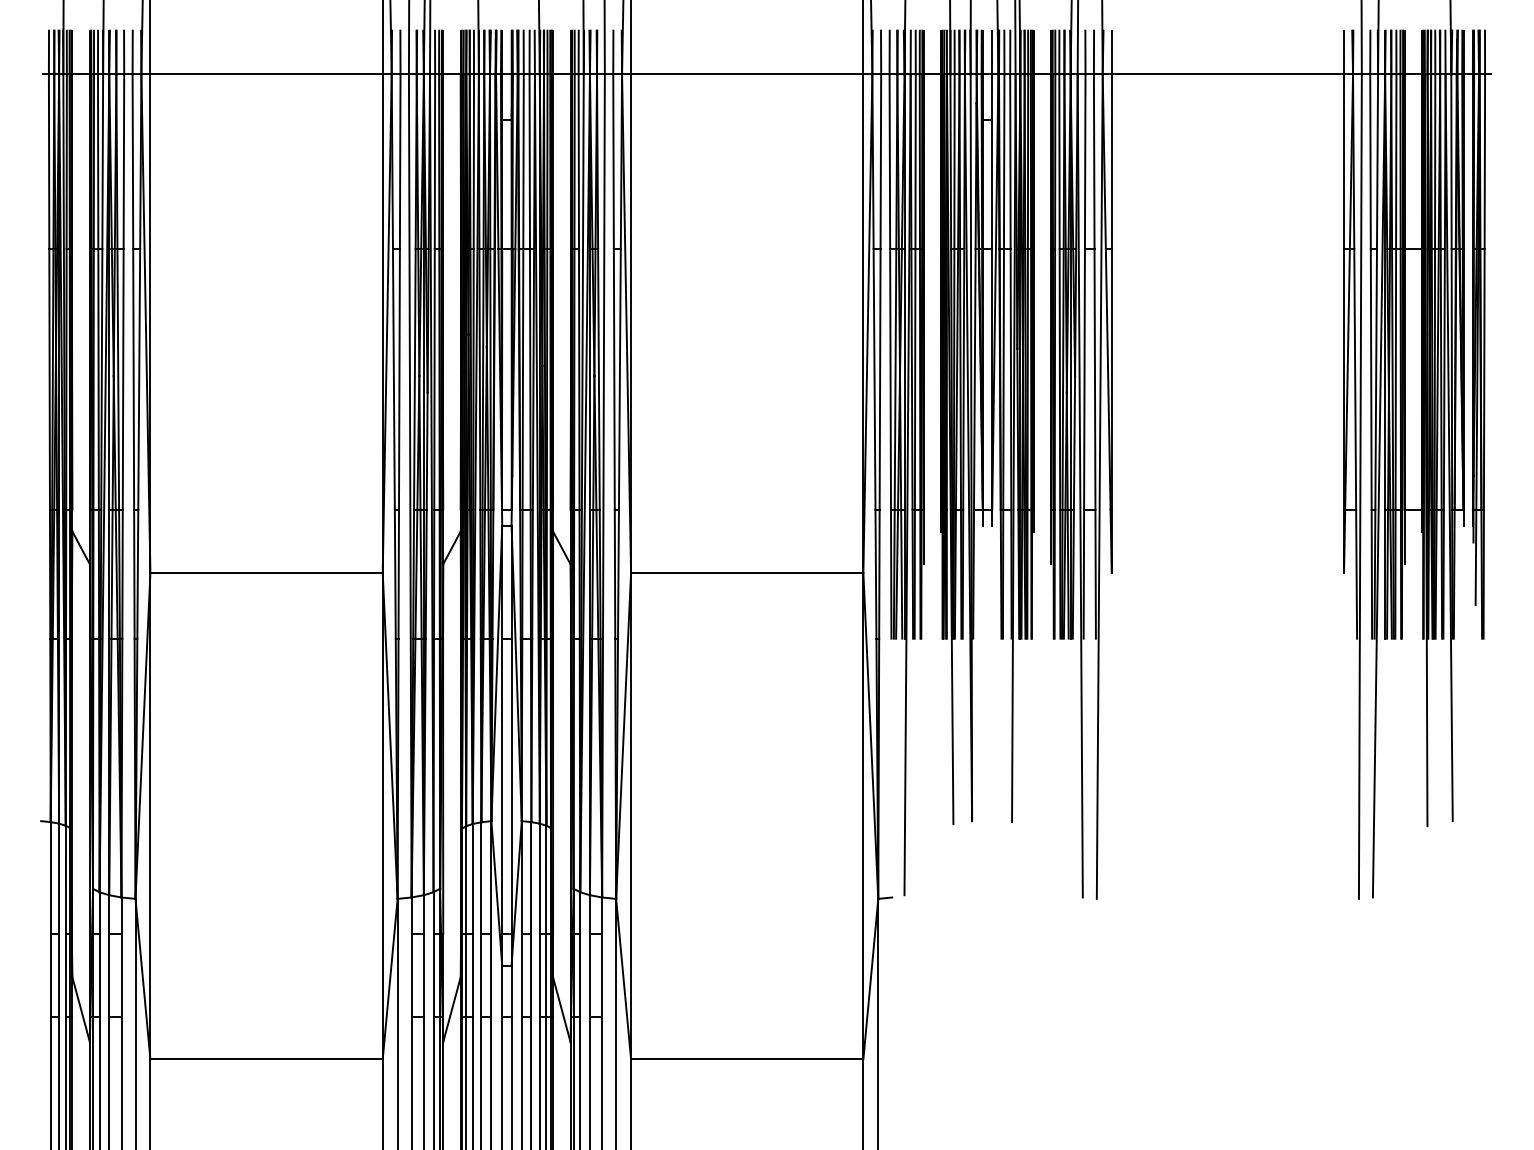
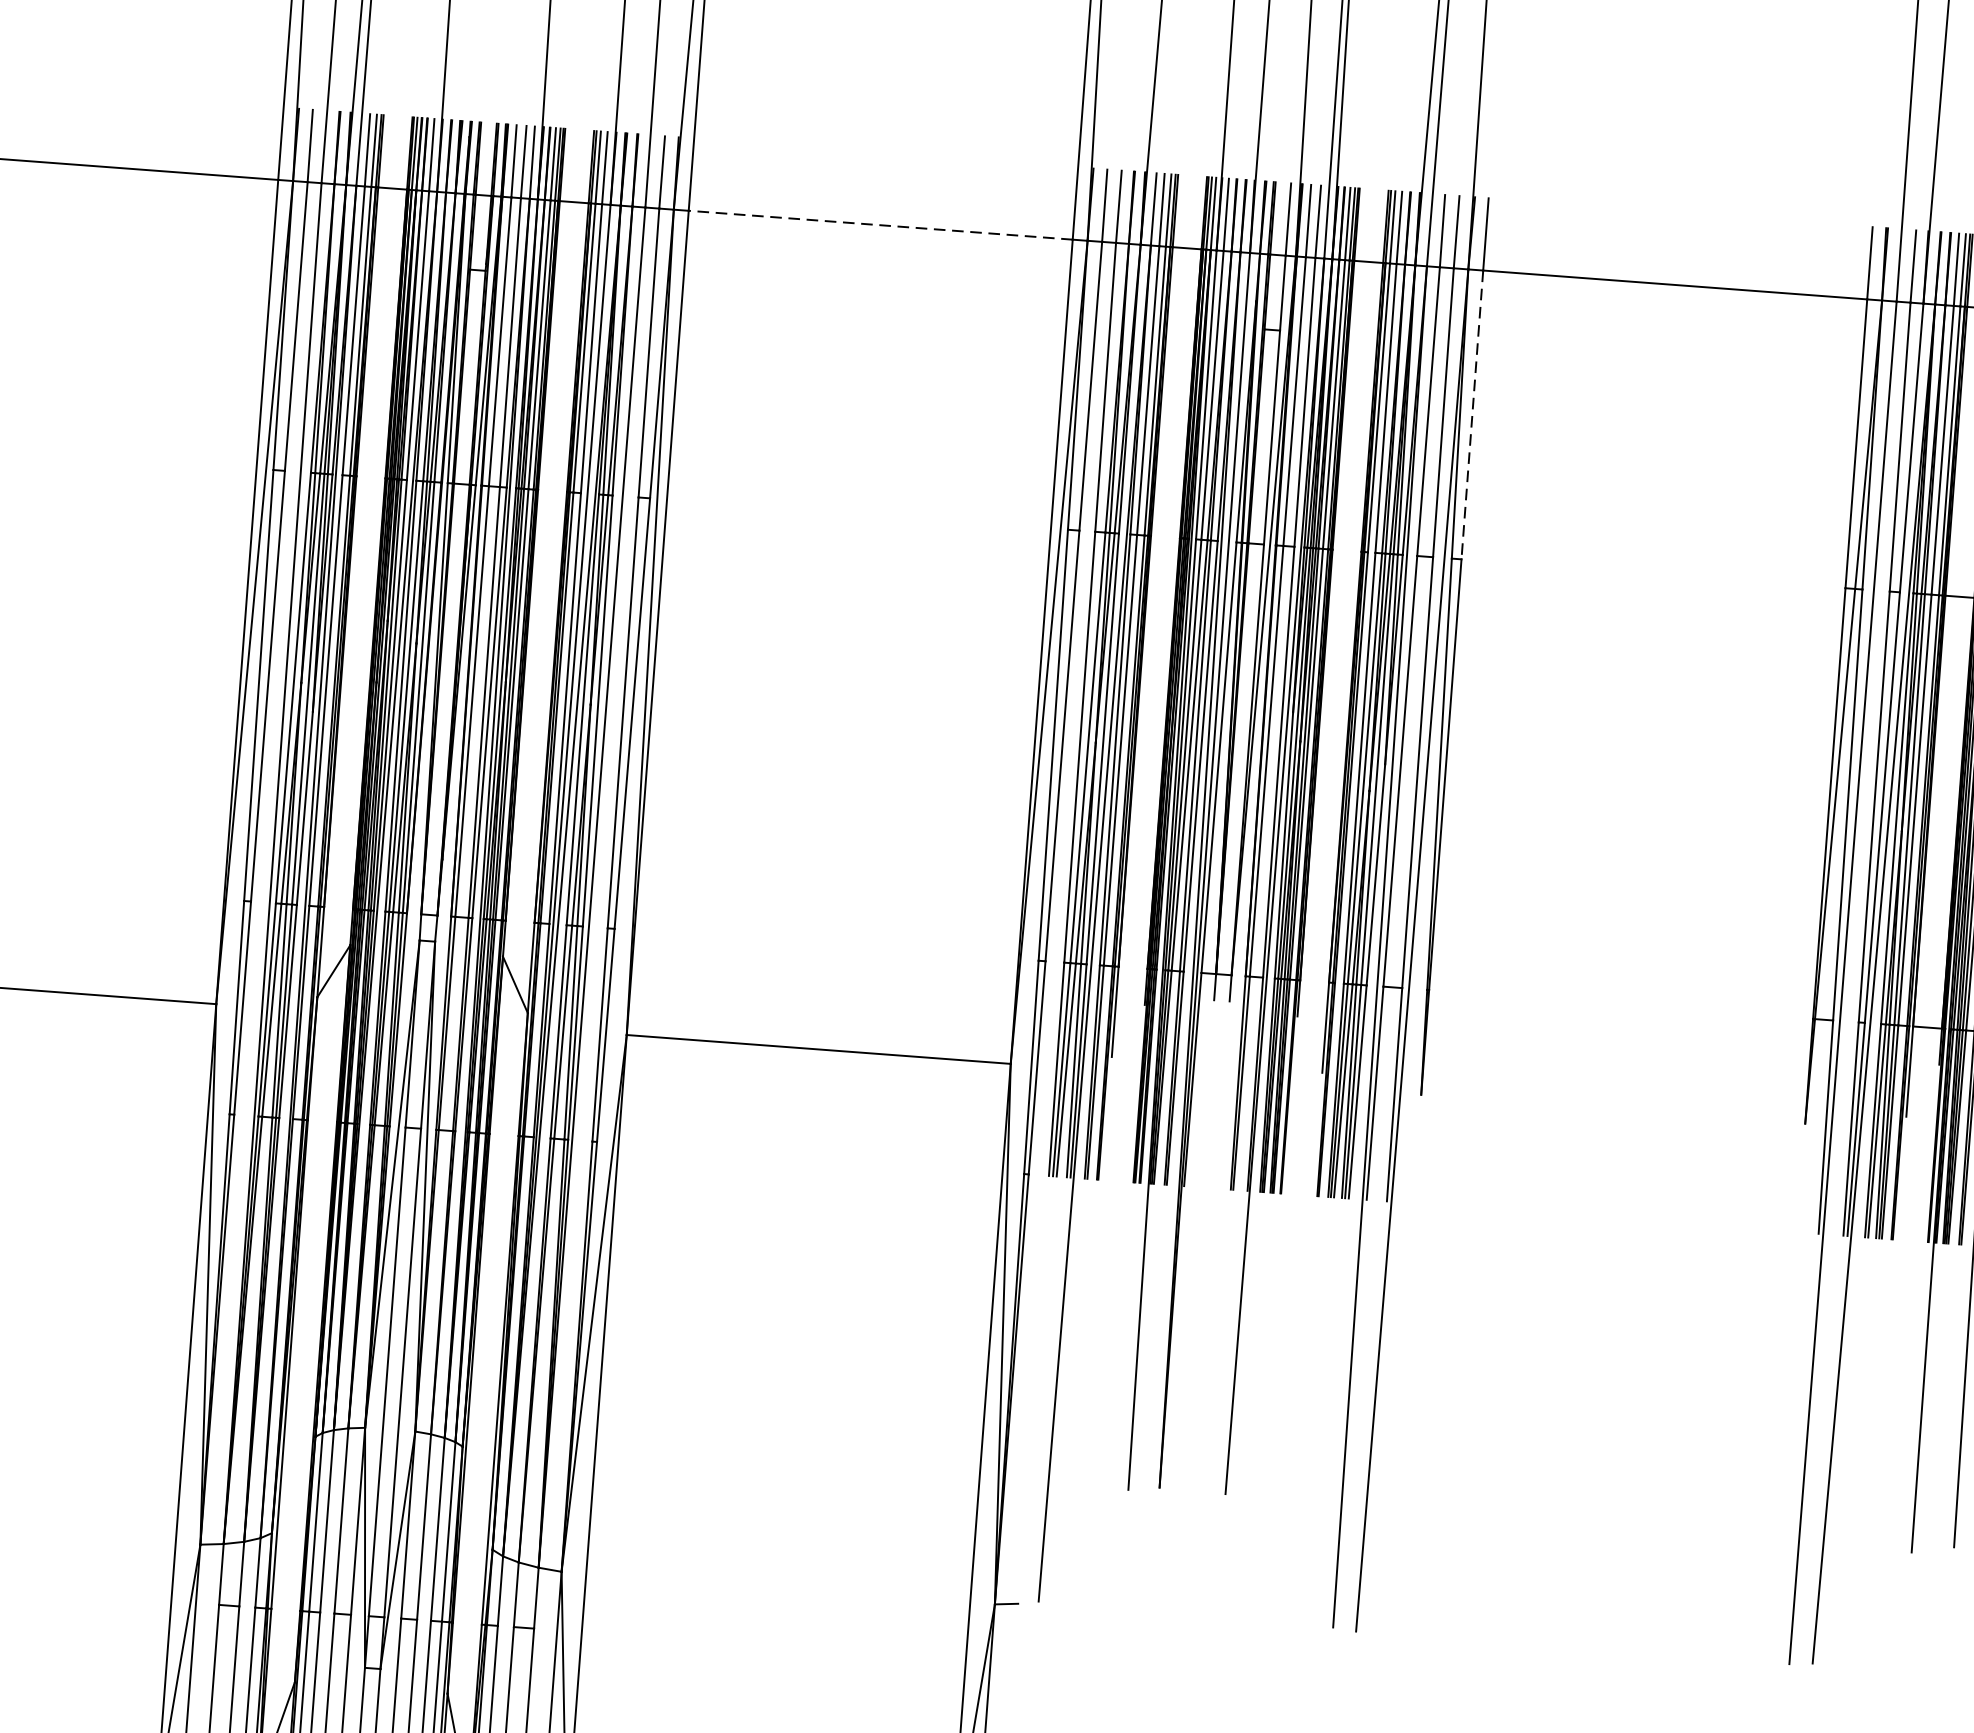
line: (746, 74) -> (879, 225), solid -> dashed
line: (1111, 162) -> (1471, 416), solid -> dashed

